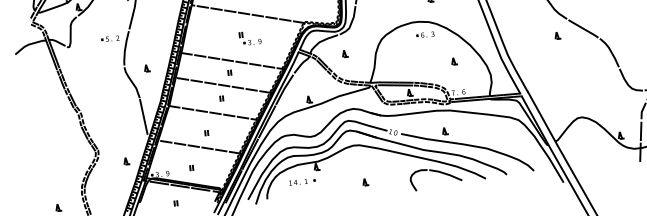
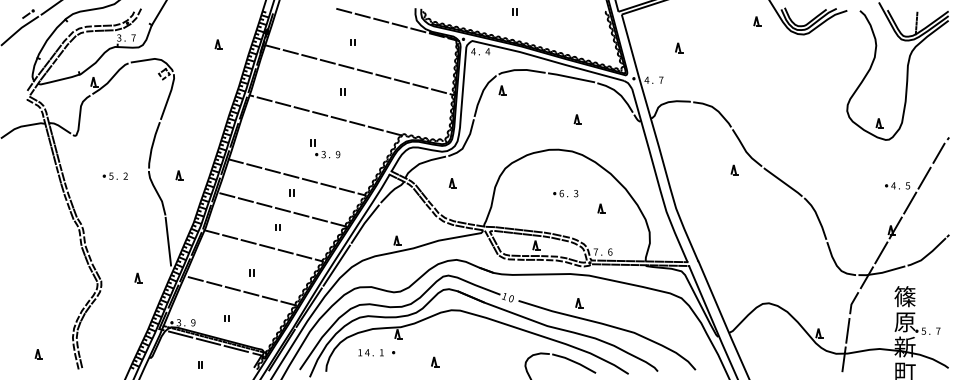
part: (425, 34) -> (565, 193), moved
part: (557, 35) -> (734, 169), moved
part: (109, 38) -> (114, 175), moved
part: (126, 160) -> (138, 277), moved
part: (365, 181) -> (435, 361), moved

